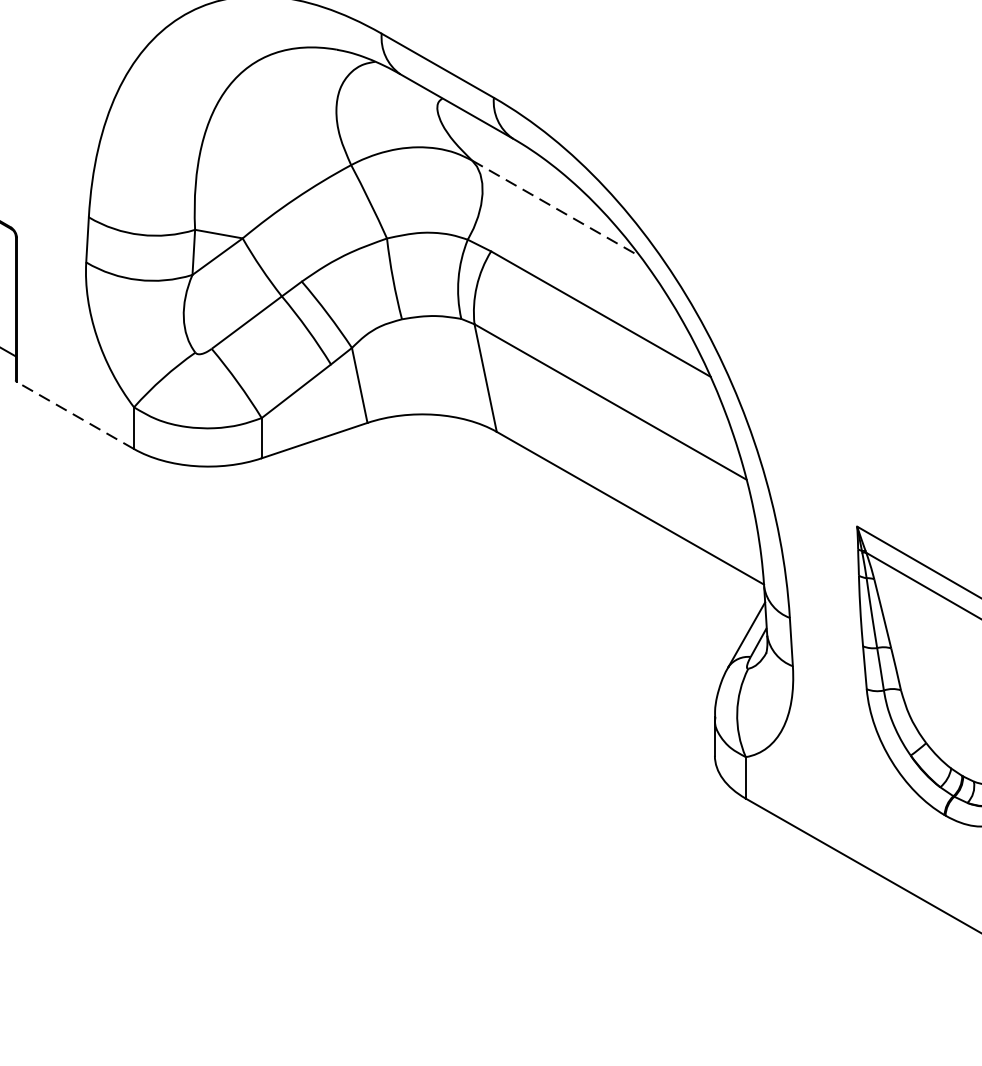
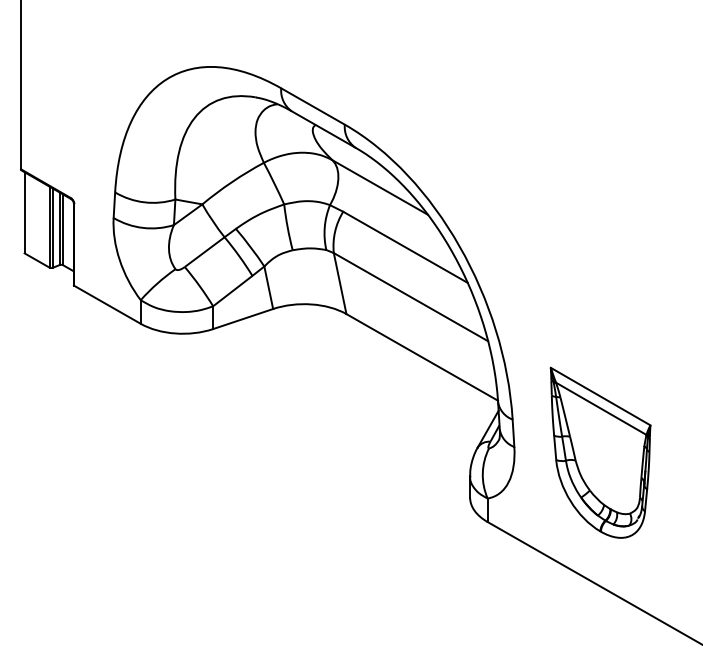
line: (556, 208) -> (380, 187), dashed -> solid
line: (75, 414) -> (107, 304), dashed -> solid

